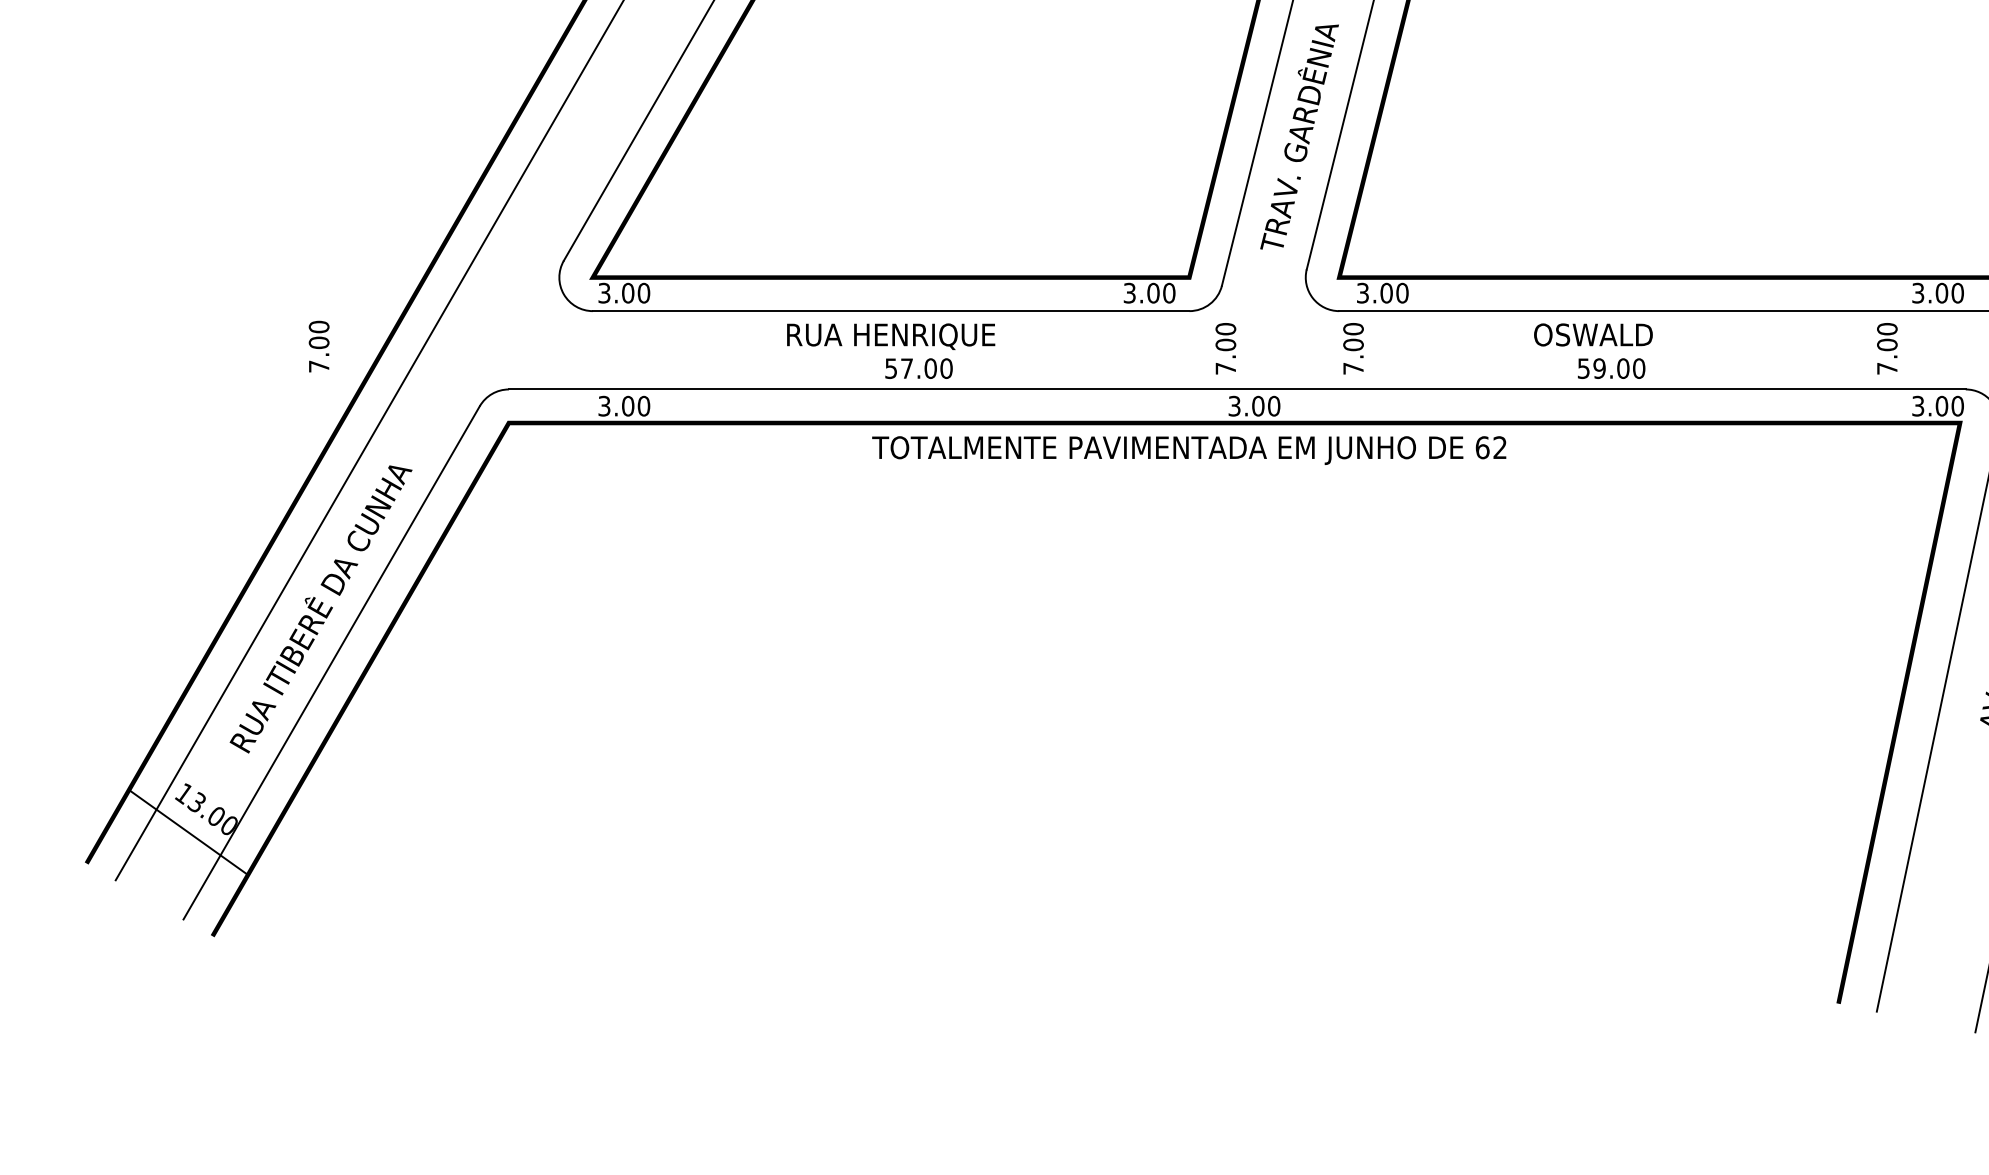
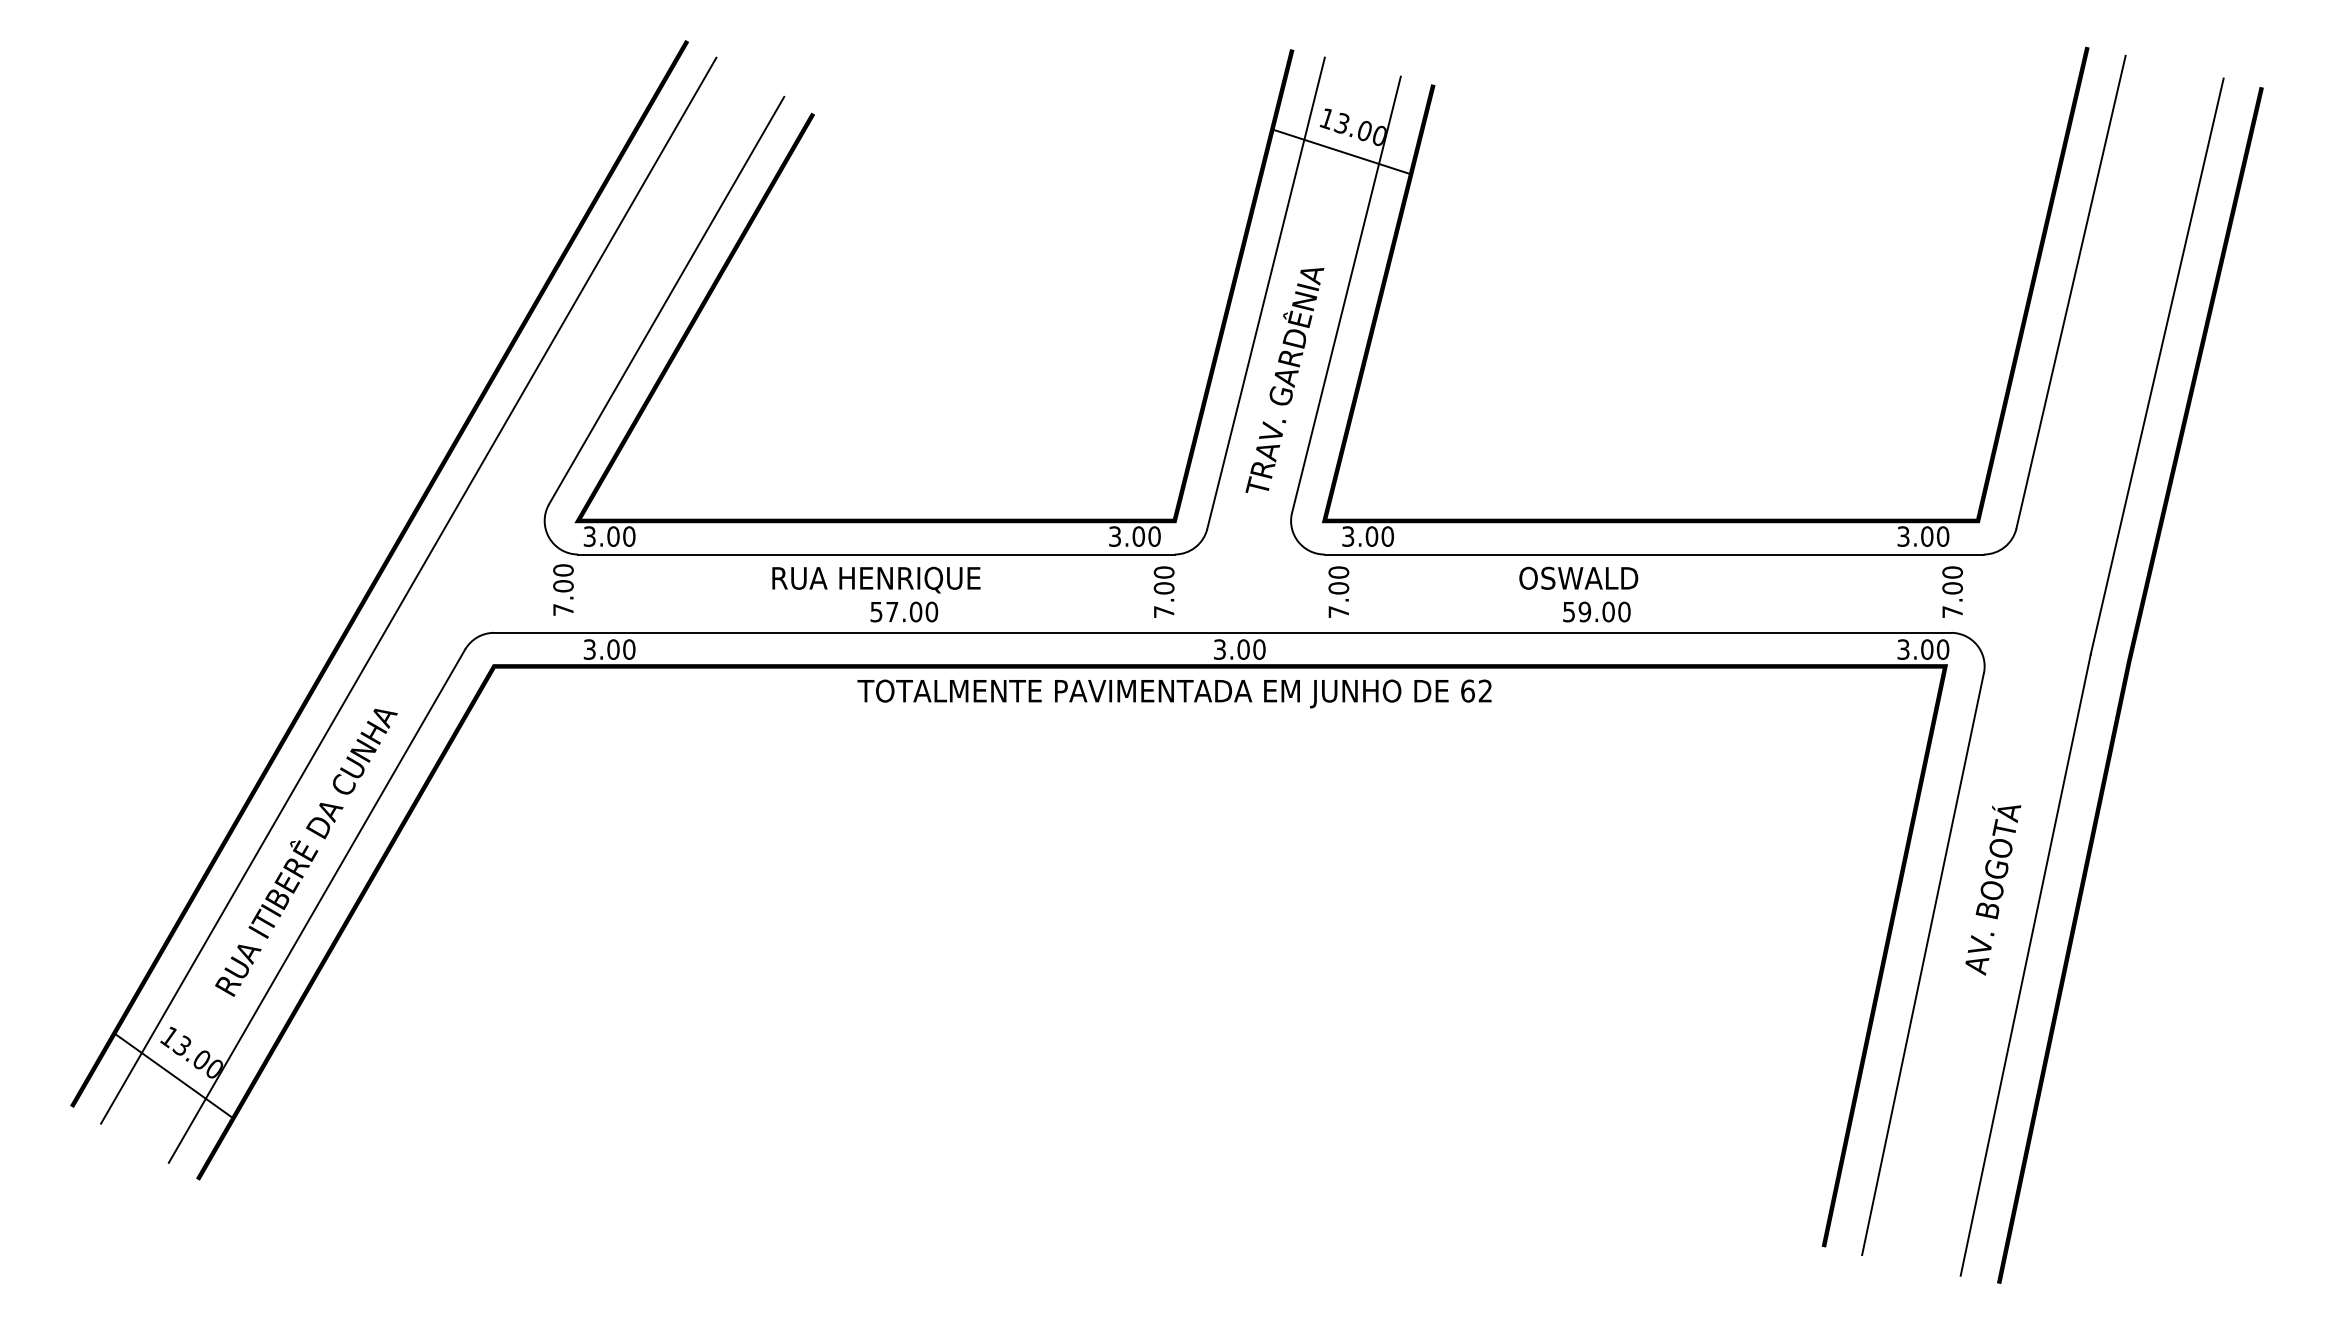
text: (319, 346) -> (563, 589), moved
text: (1225, 348) -> (1163, 591), moved
text: (1887, 348) -> (1952, 591), moved

